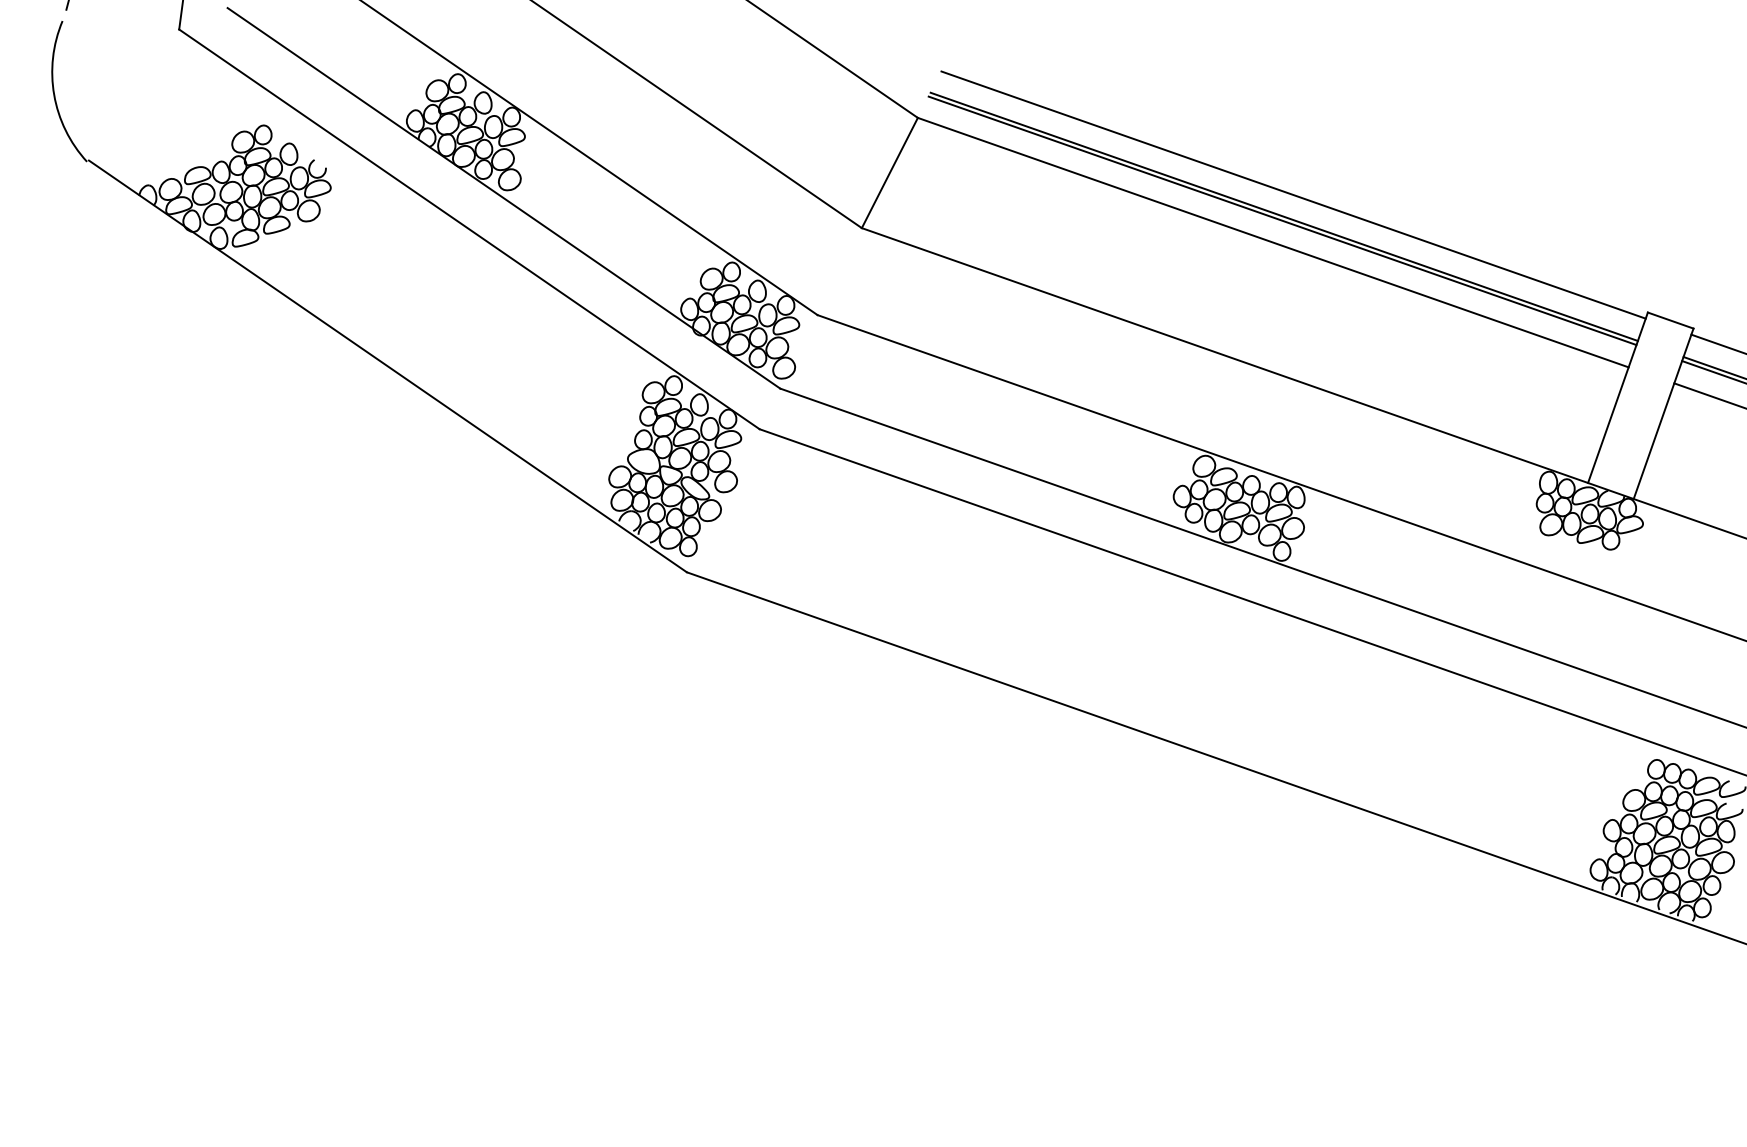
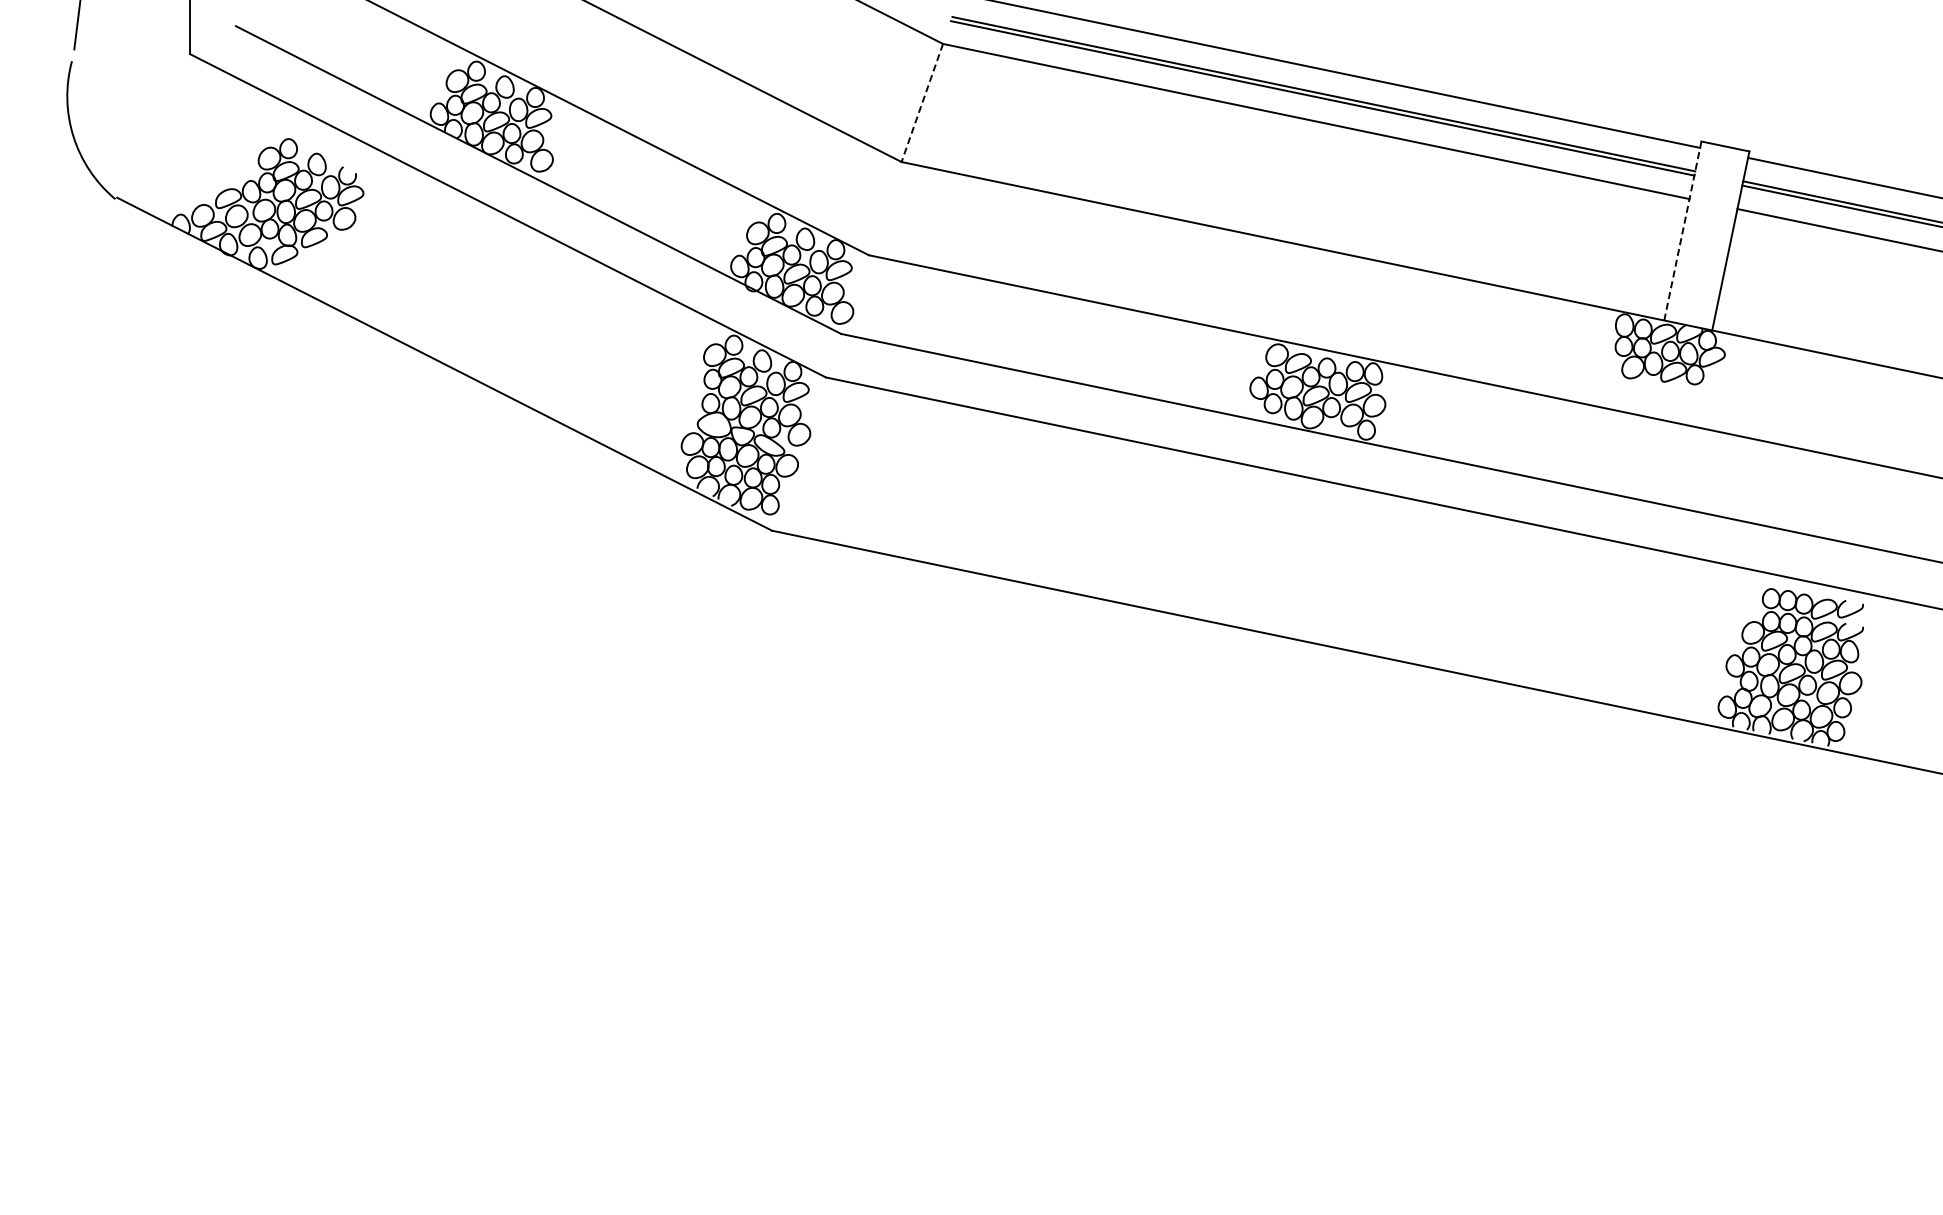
line: (890, 172) -> (922, 102), solid -> dashed
line: (1617, 397) -> (1682, 230), solid -> dashed

